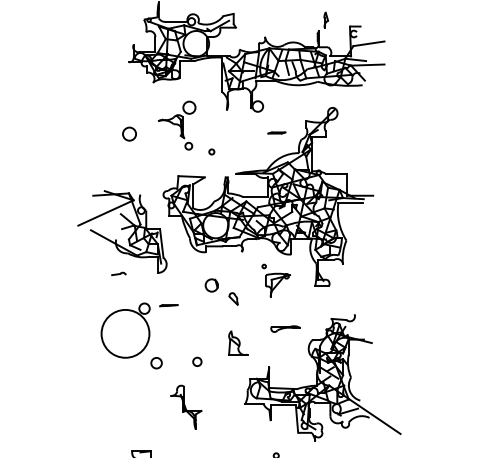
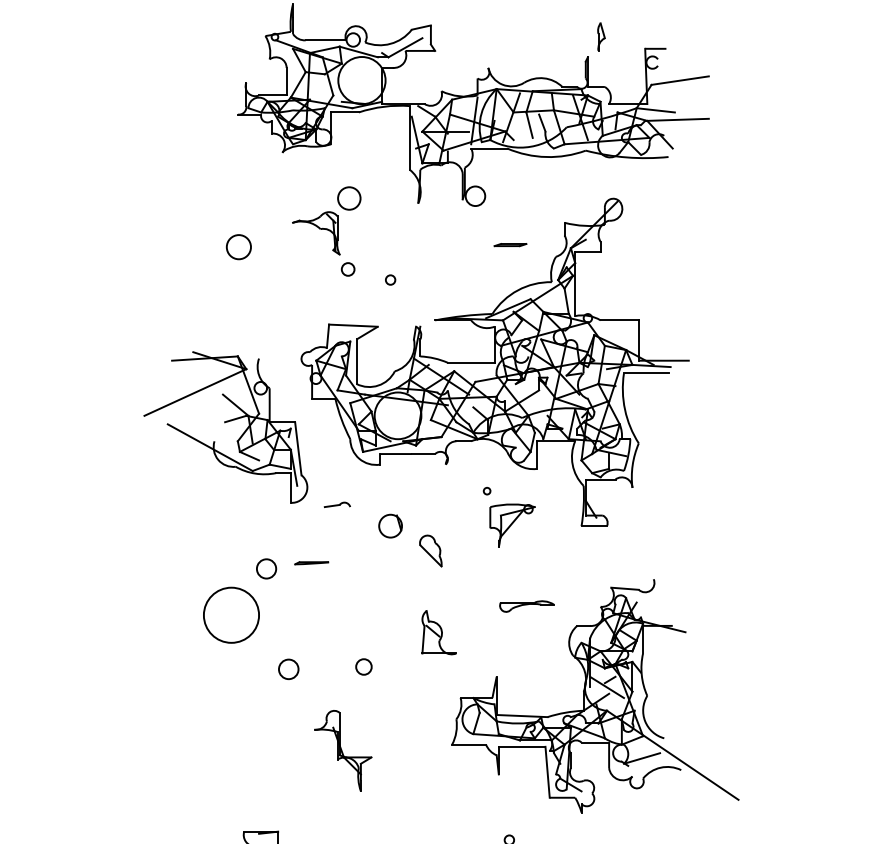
part: (118, 273) -> (336, 504), moved
part: (233, 298) -> (430, 550), size x1.43
circle: (125, 333) -> (231, 614), size x0.62

